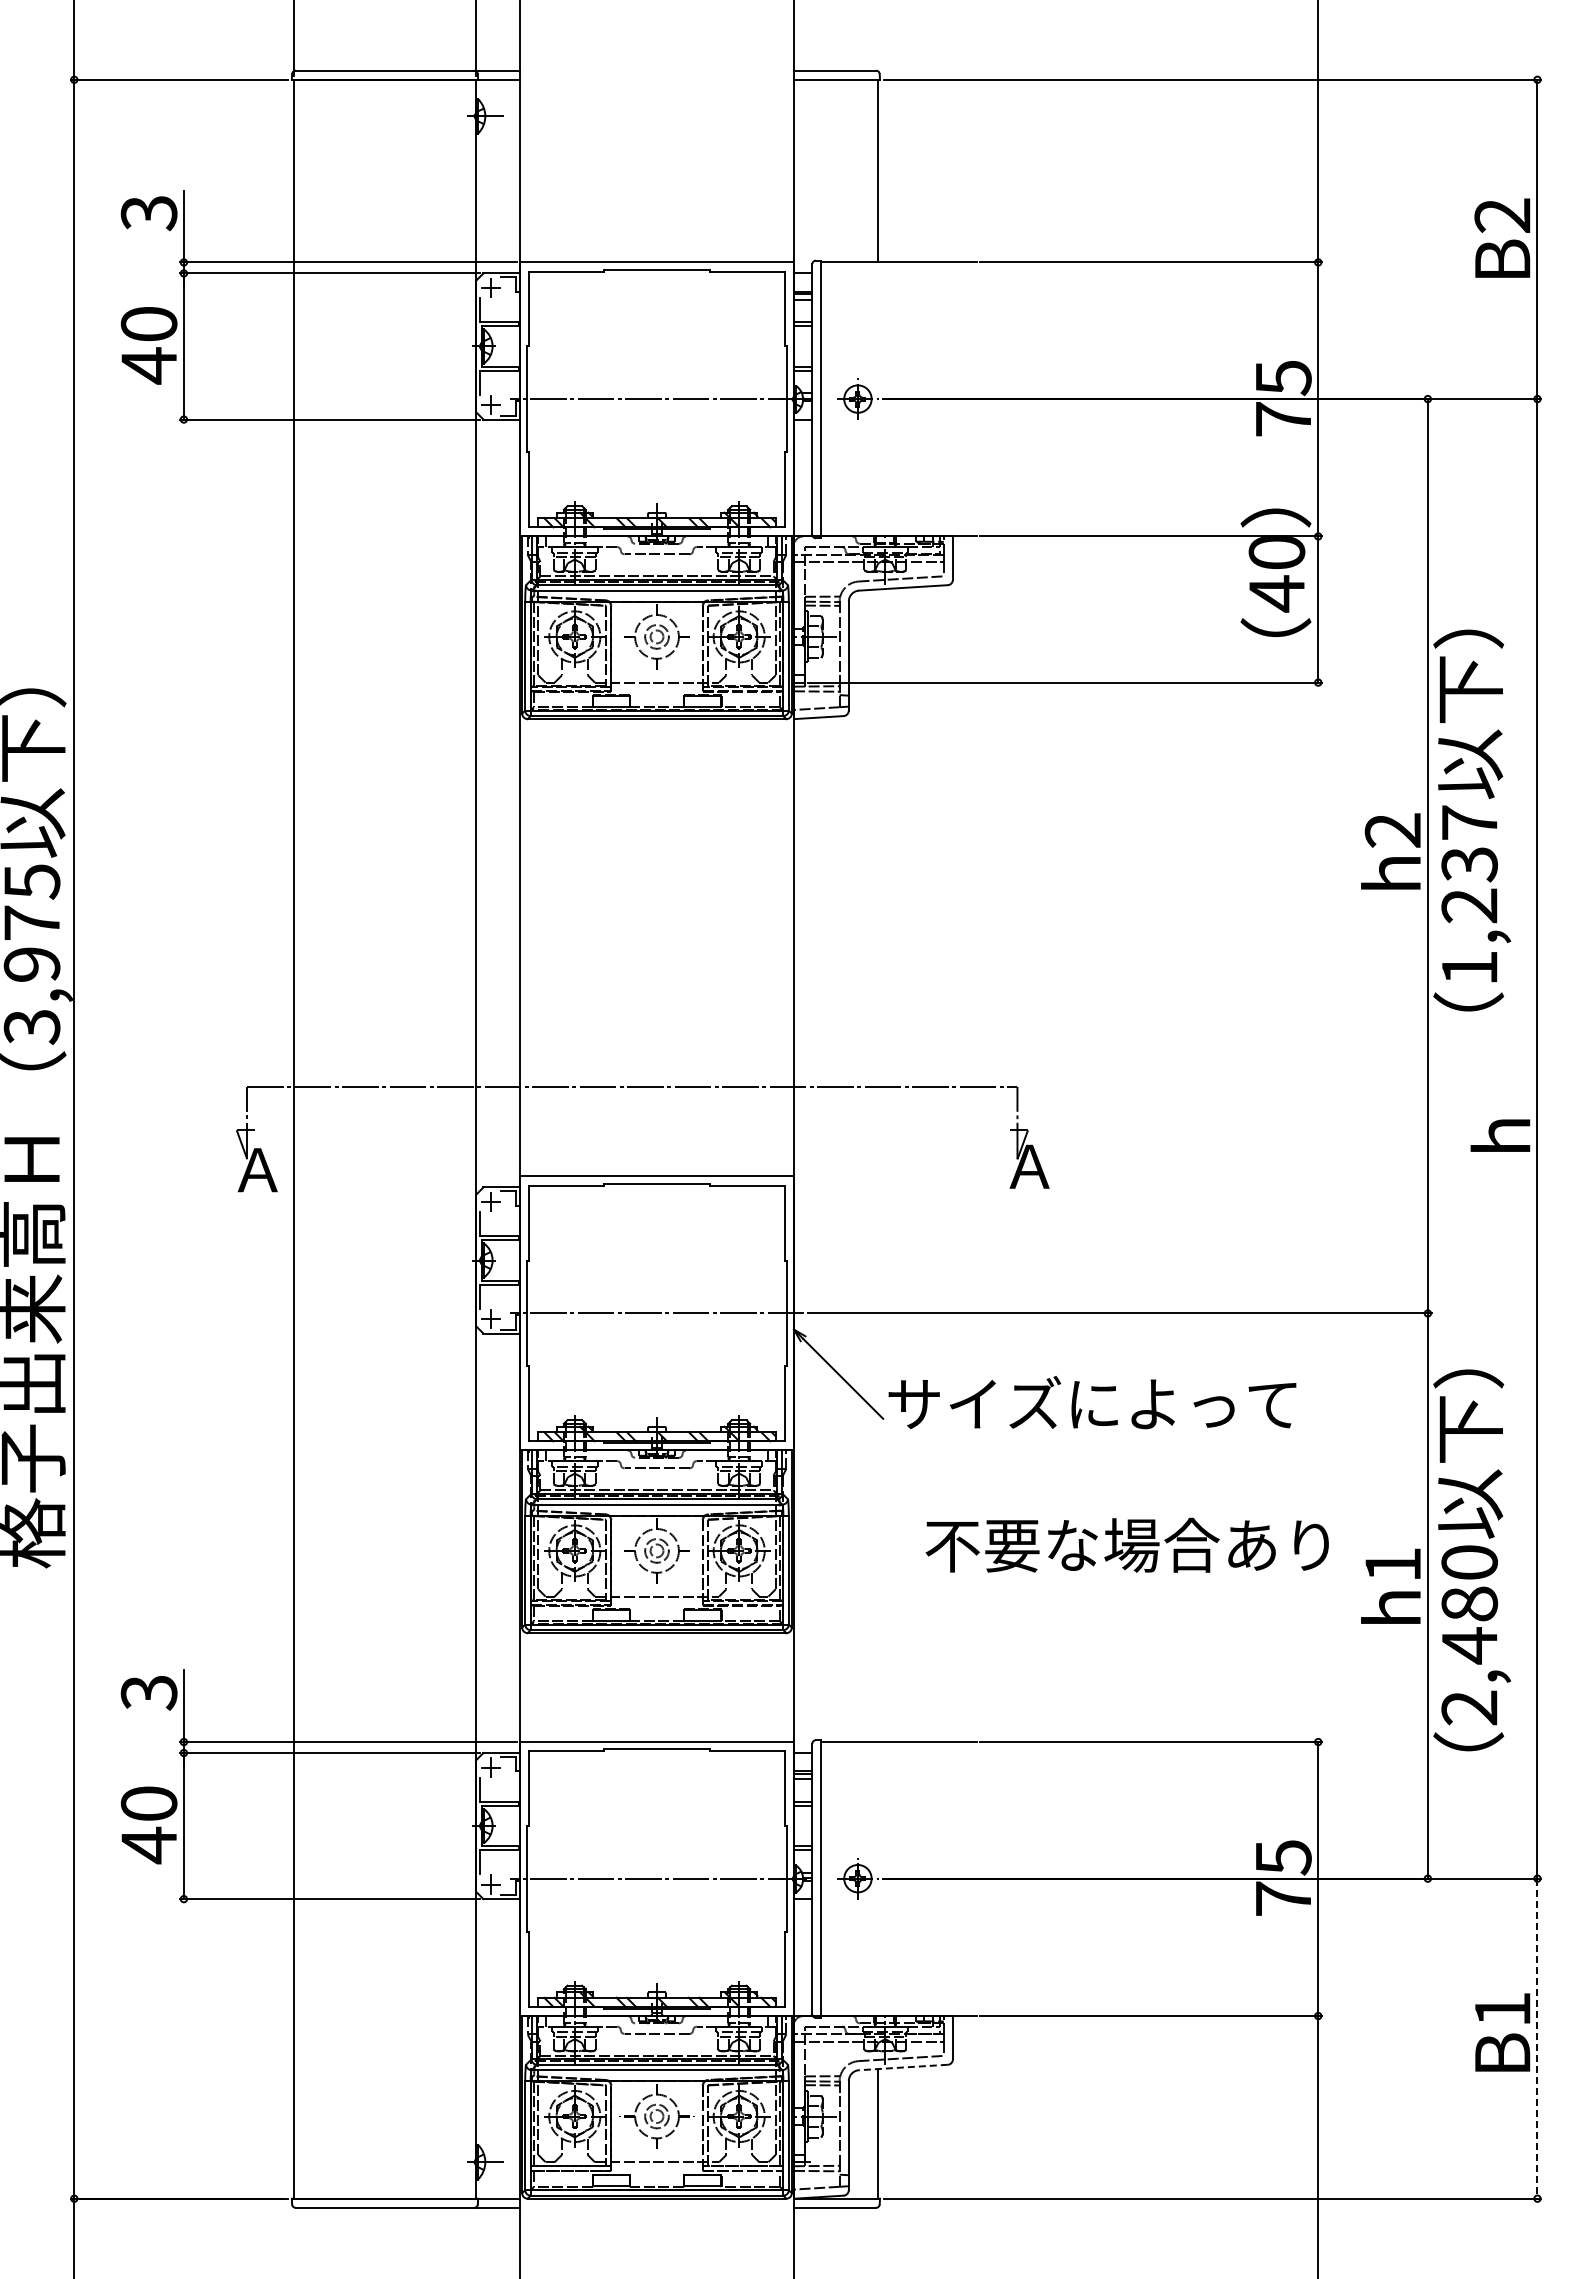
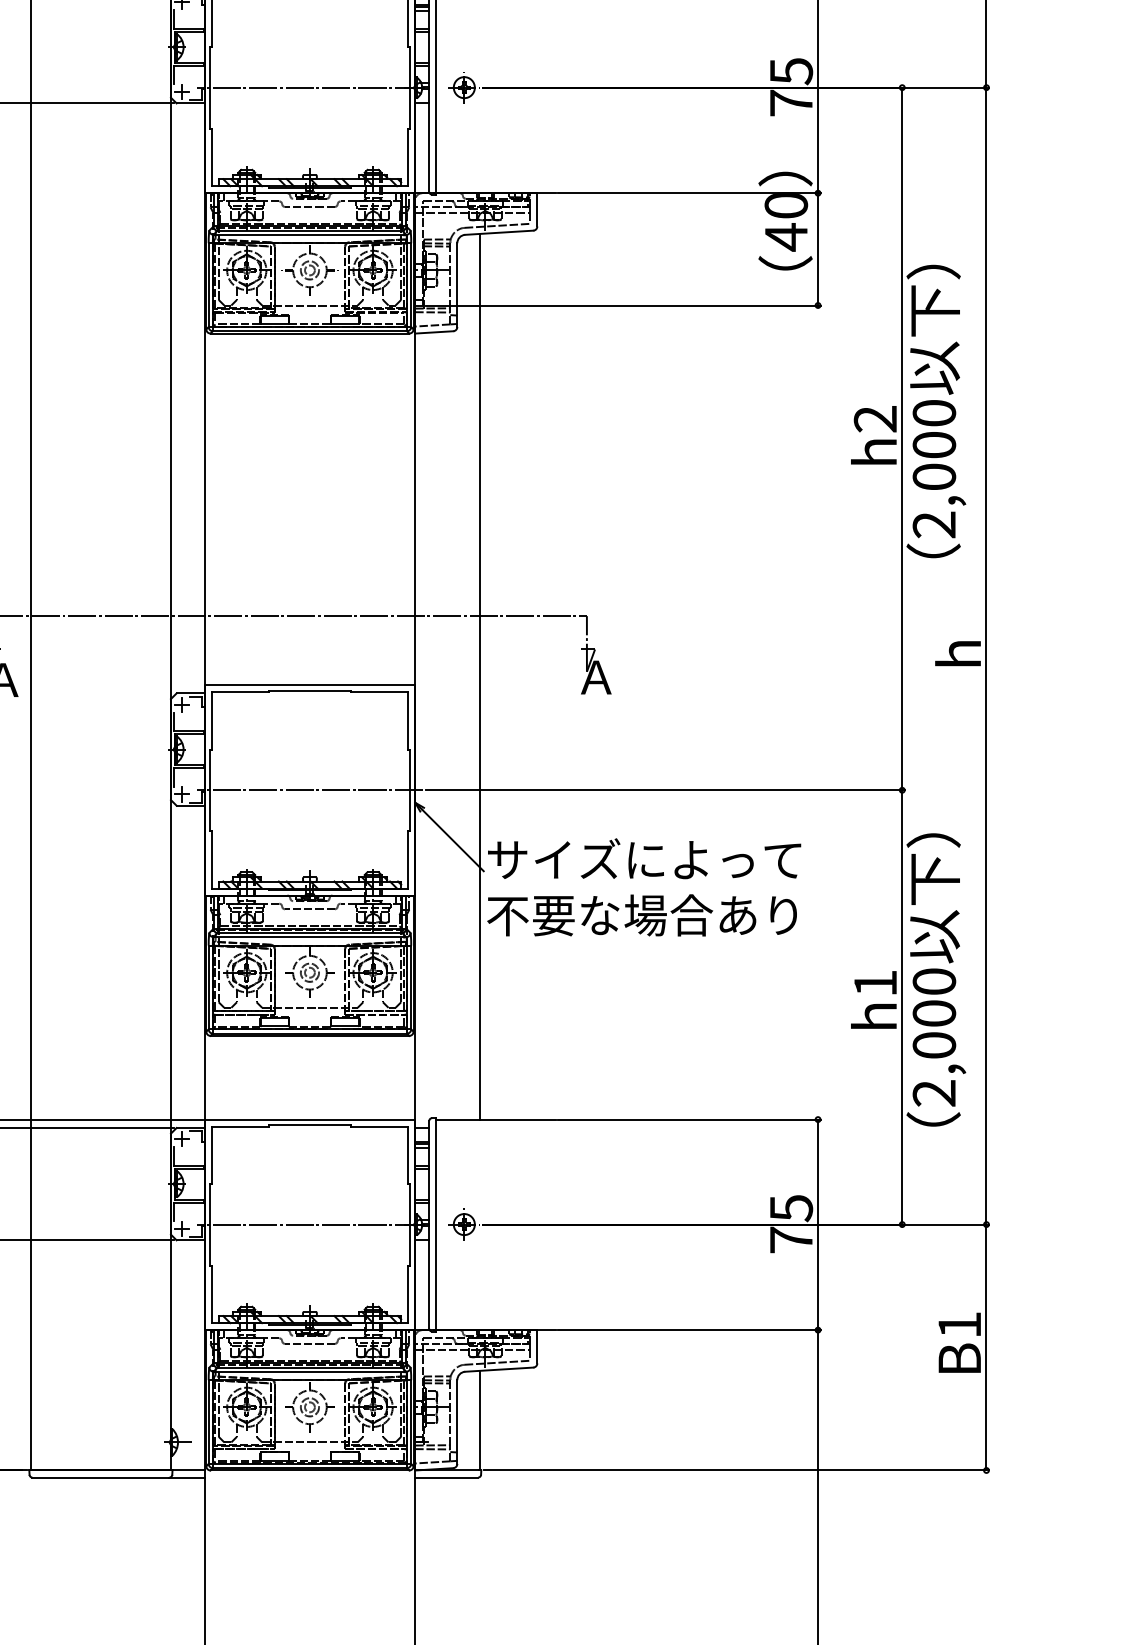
text: (1469, 895) -> (934, 469), 1,237 -> 2,000
line: (878, 1165) -> (480, 676), added
text: (1126, 1544) -> (641, 914), moved
text: (1469, 1625) -> (934, 1030), 2,480 -> 2,000
line: (1537, 2039) -> (986, 1348), dashed -> solid
line: (902, 2067) -> (498, 1369), dashed -> solid

